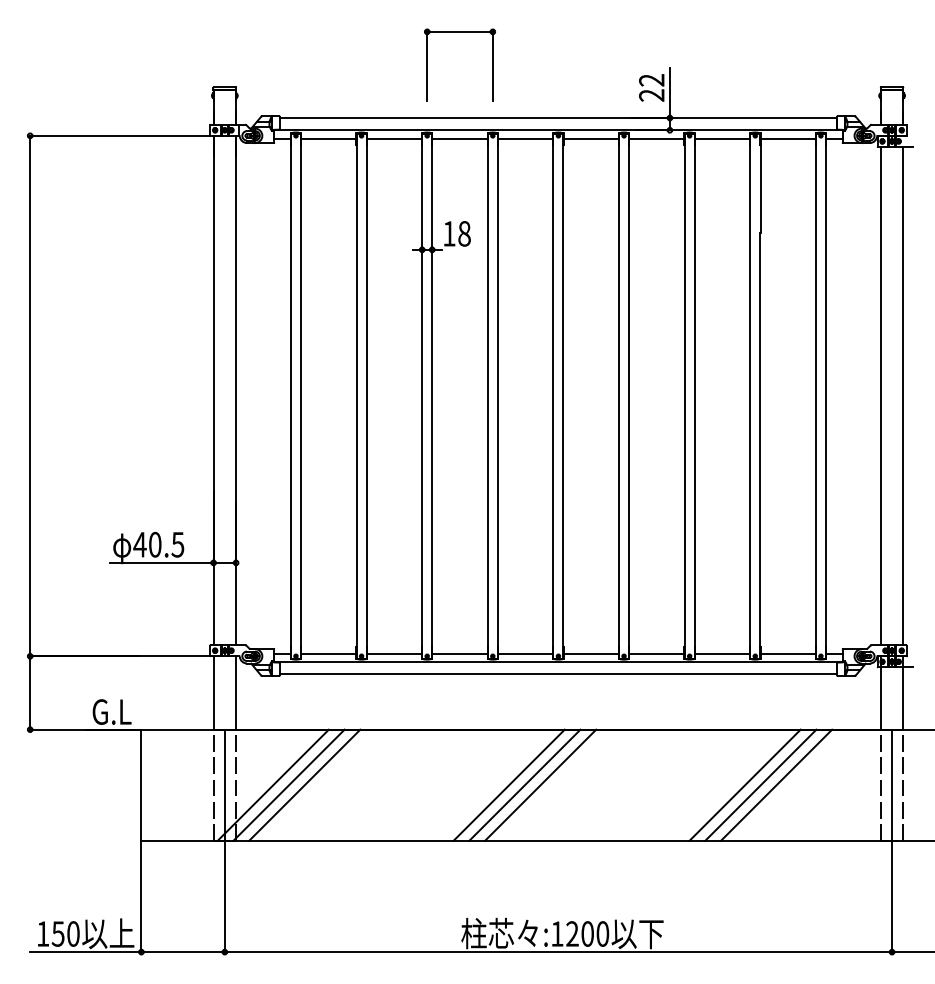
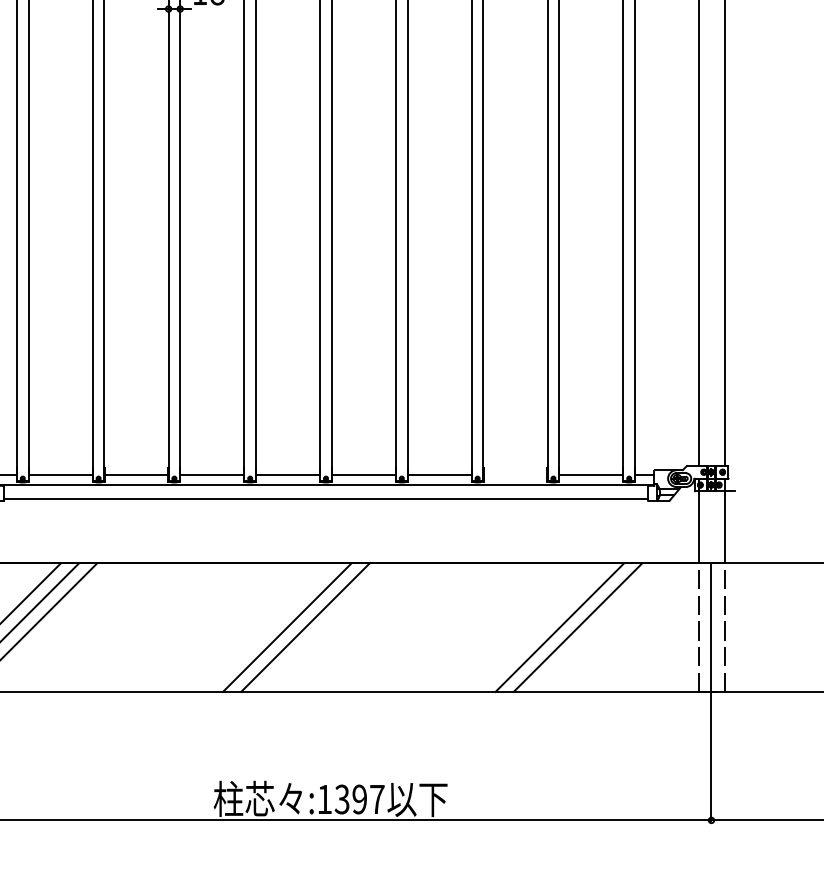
line: (722, 653) -> (515, 475), removed
line: (508, 784) -> (268, 626), removed
line: (744, 784) -> (540, 626), removed
text: (587, 933) -> (359, 798), :1200 -> :1397

